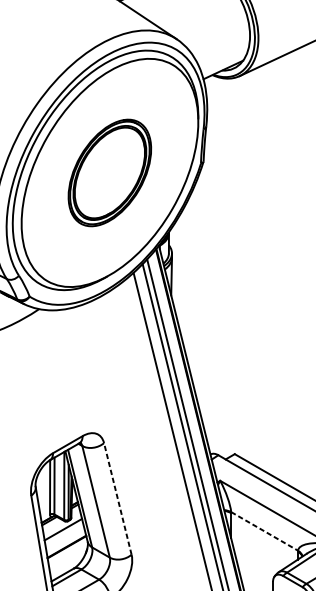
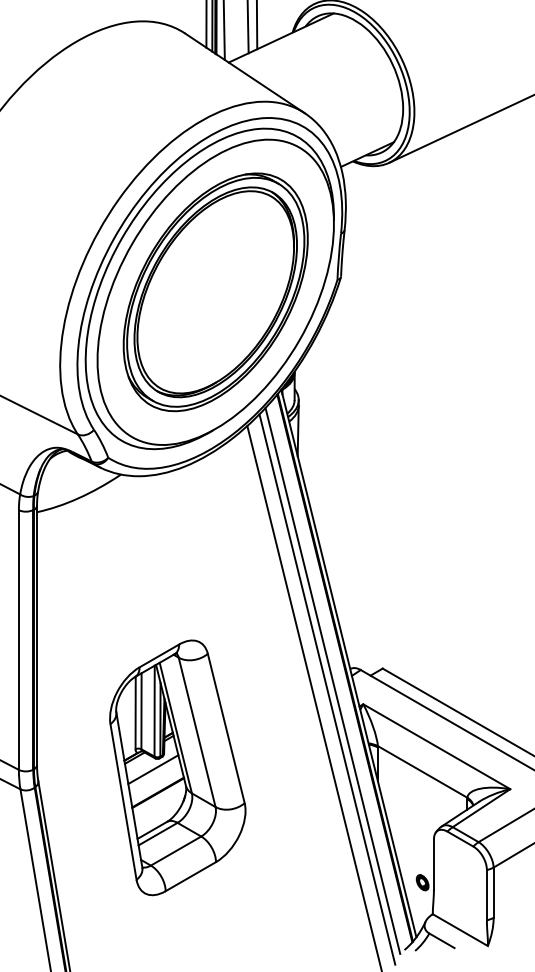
part: (109, 173) -> (215, 292), size x1.67
line: (118, 498) -> (226, 728), dashed -> solid
line: (264, 531) -> (422, 771), dashed -> solid

